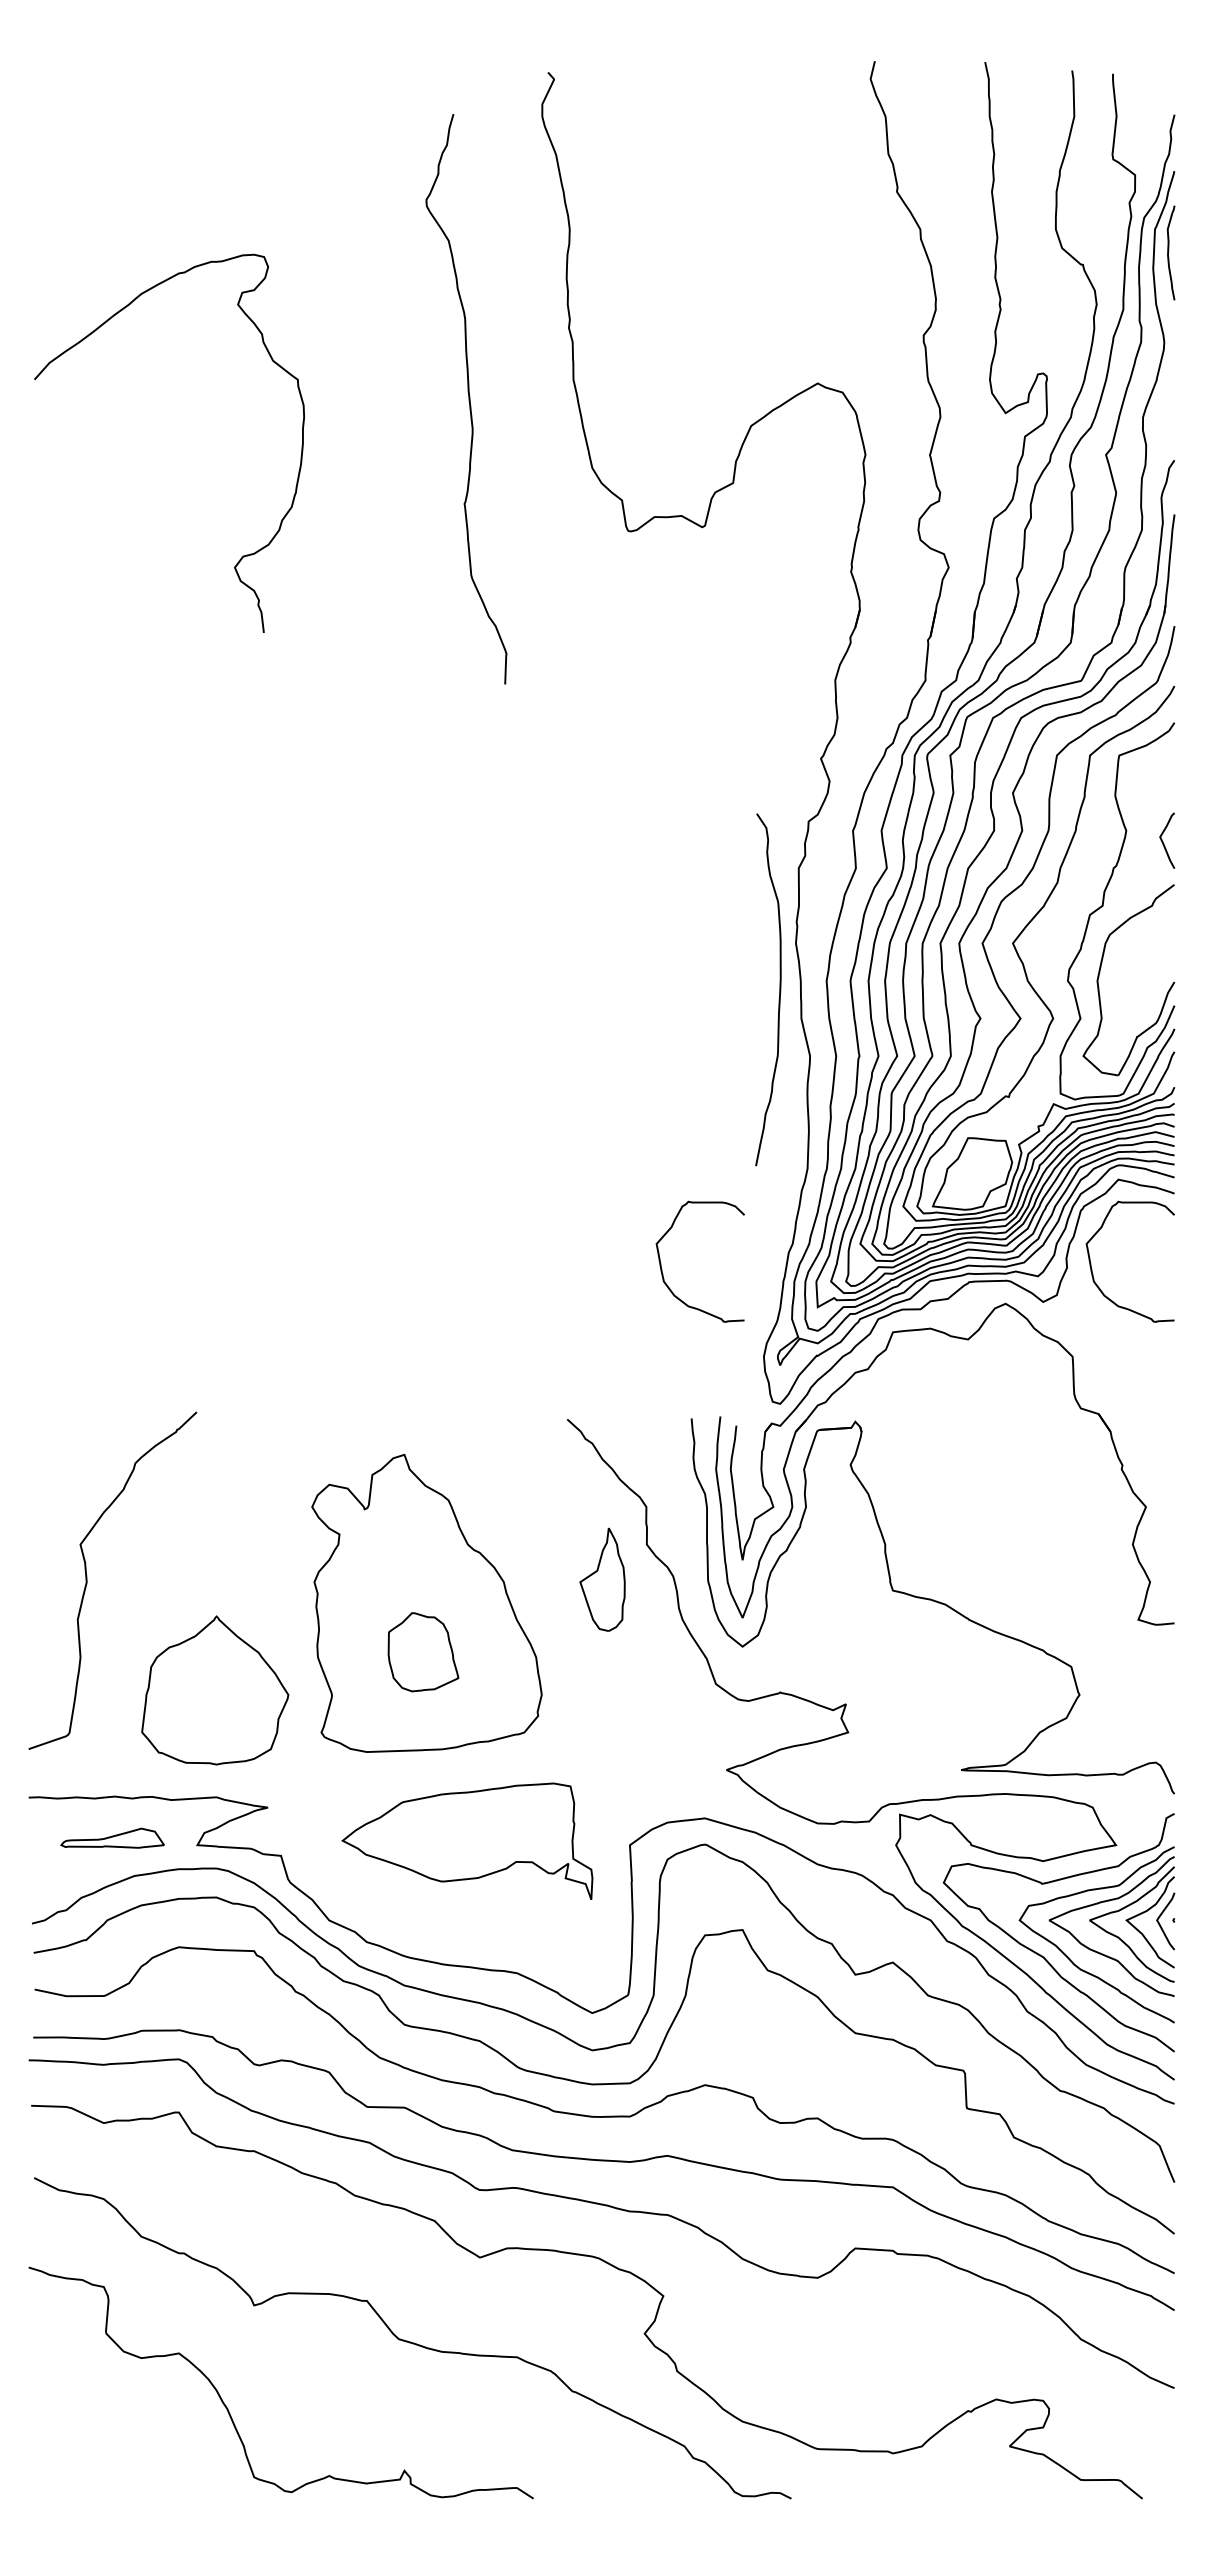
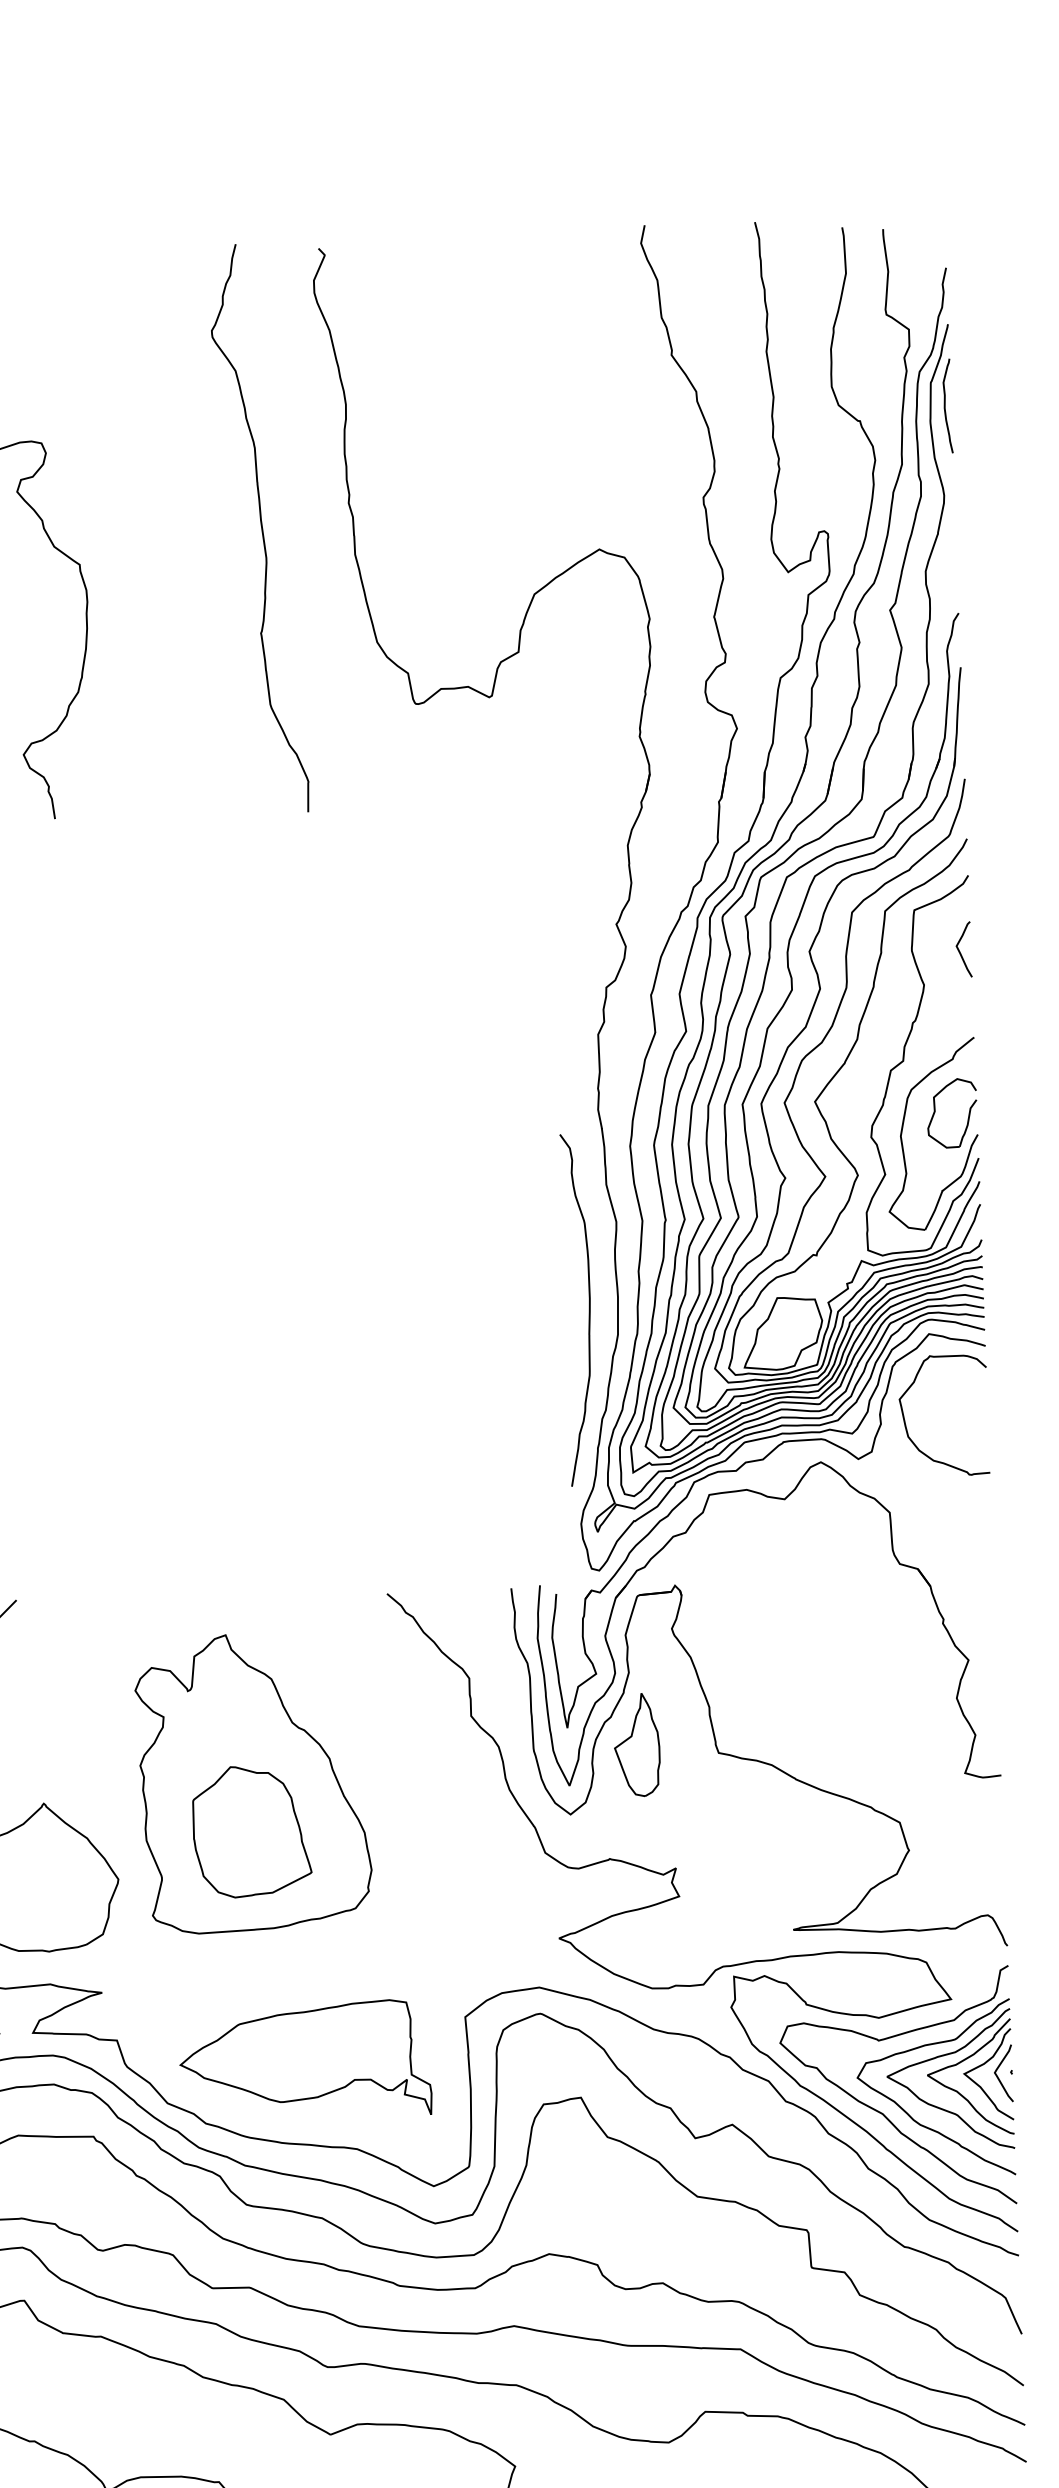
curve: (468, 399) -> (261, 528), moved
curve: (1163, 841) -> (960, 950), moved
part: (1133, 957) -> (935, 1111), added
curve: (779, 989) -> (588, 1309), moved
curve: (662, 1269) -> (476, 1440), removed
part: (602, 1579) -> (636, 1744), moved
part: (423, 1652) -> (251, 1832), size x1.67
part: (467, 1840) -> (305, 2060), moved

